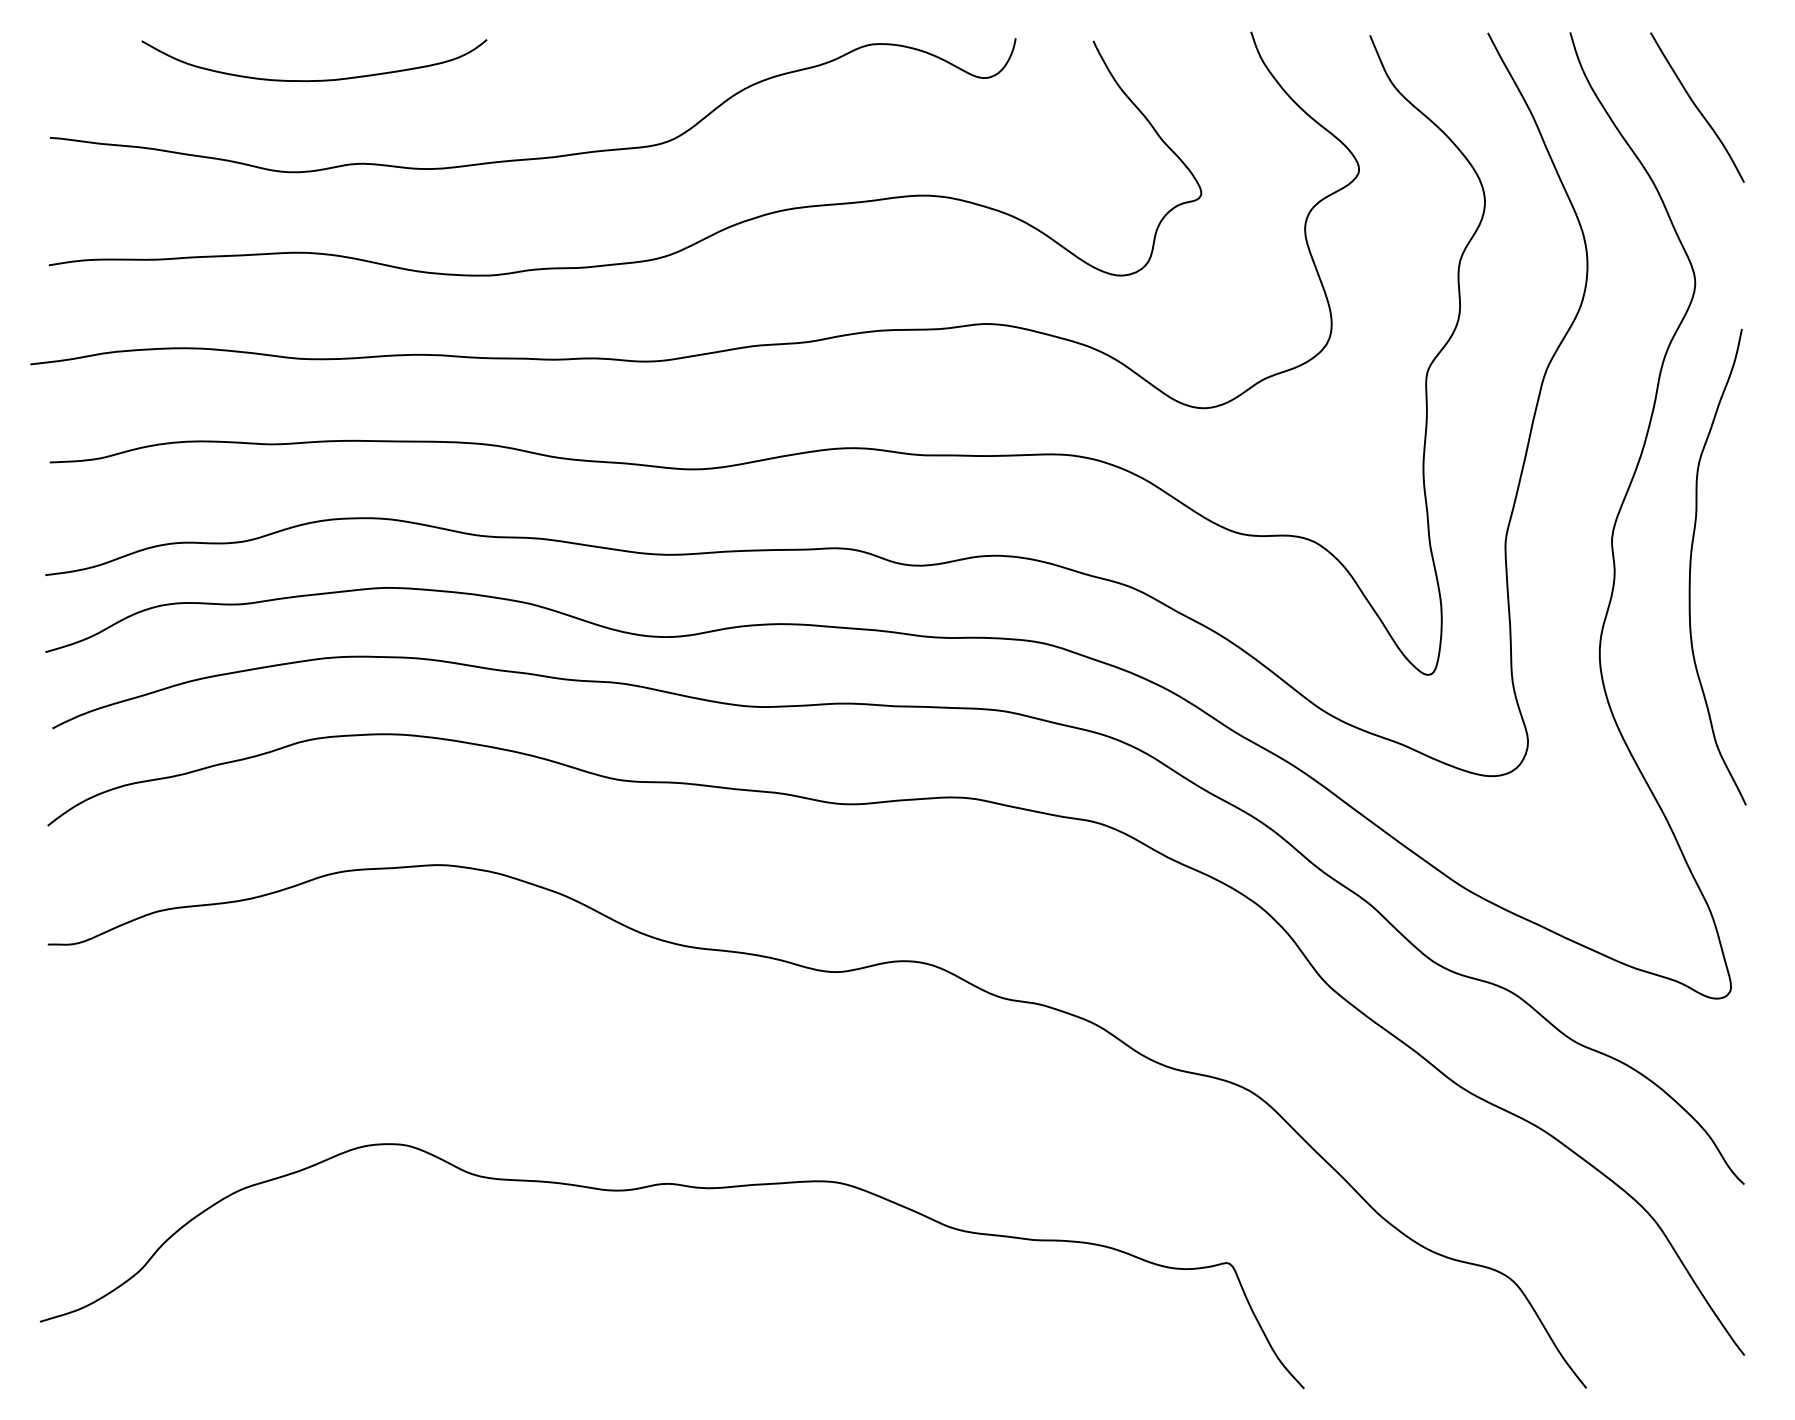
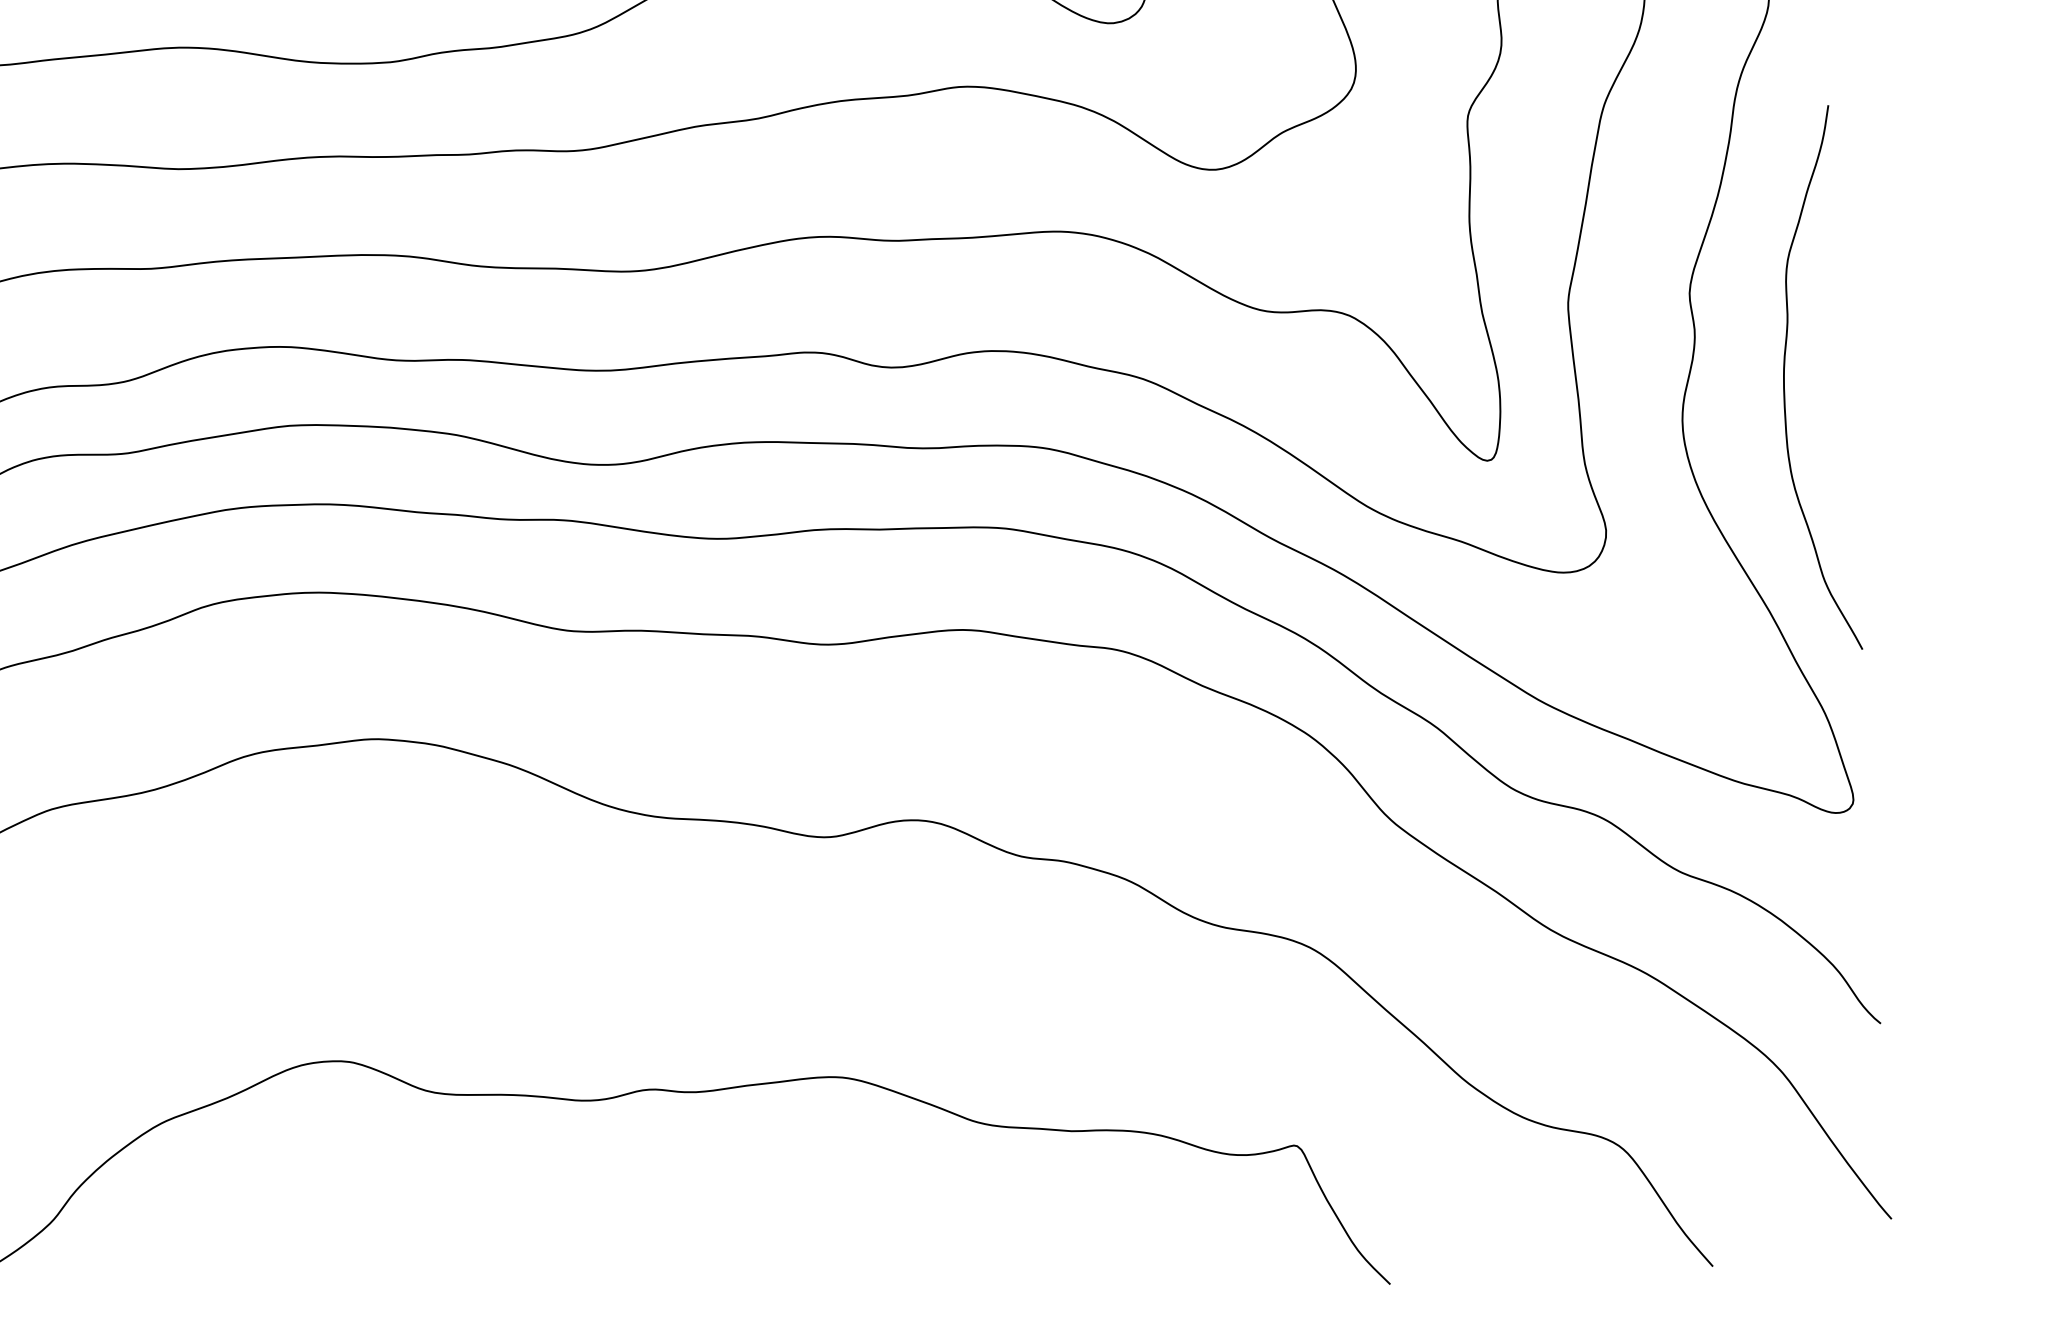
curve: (1691, 566) -> (1785, 379), moved

